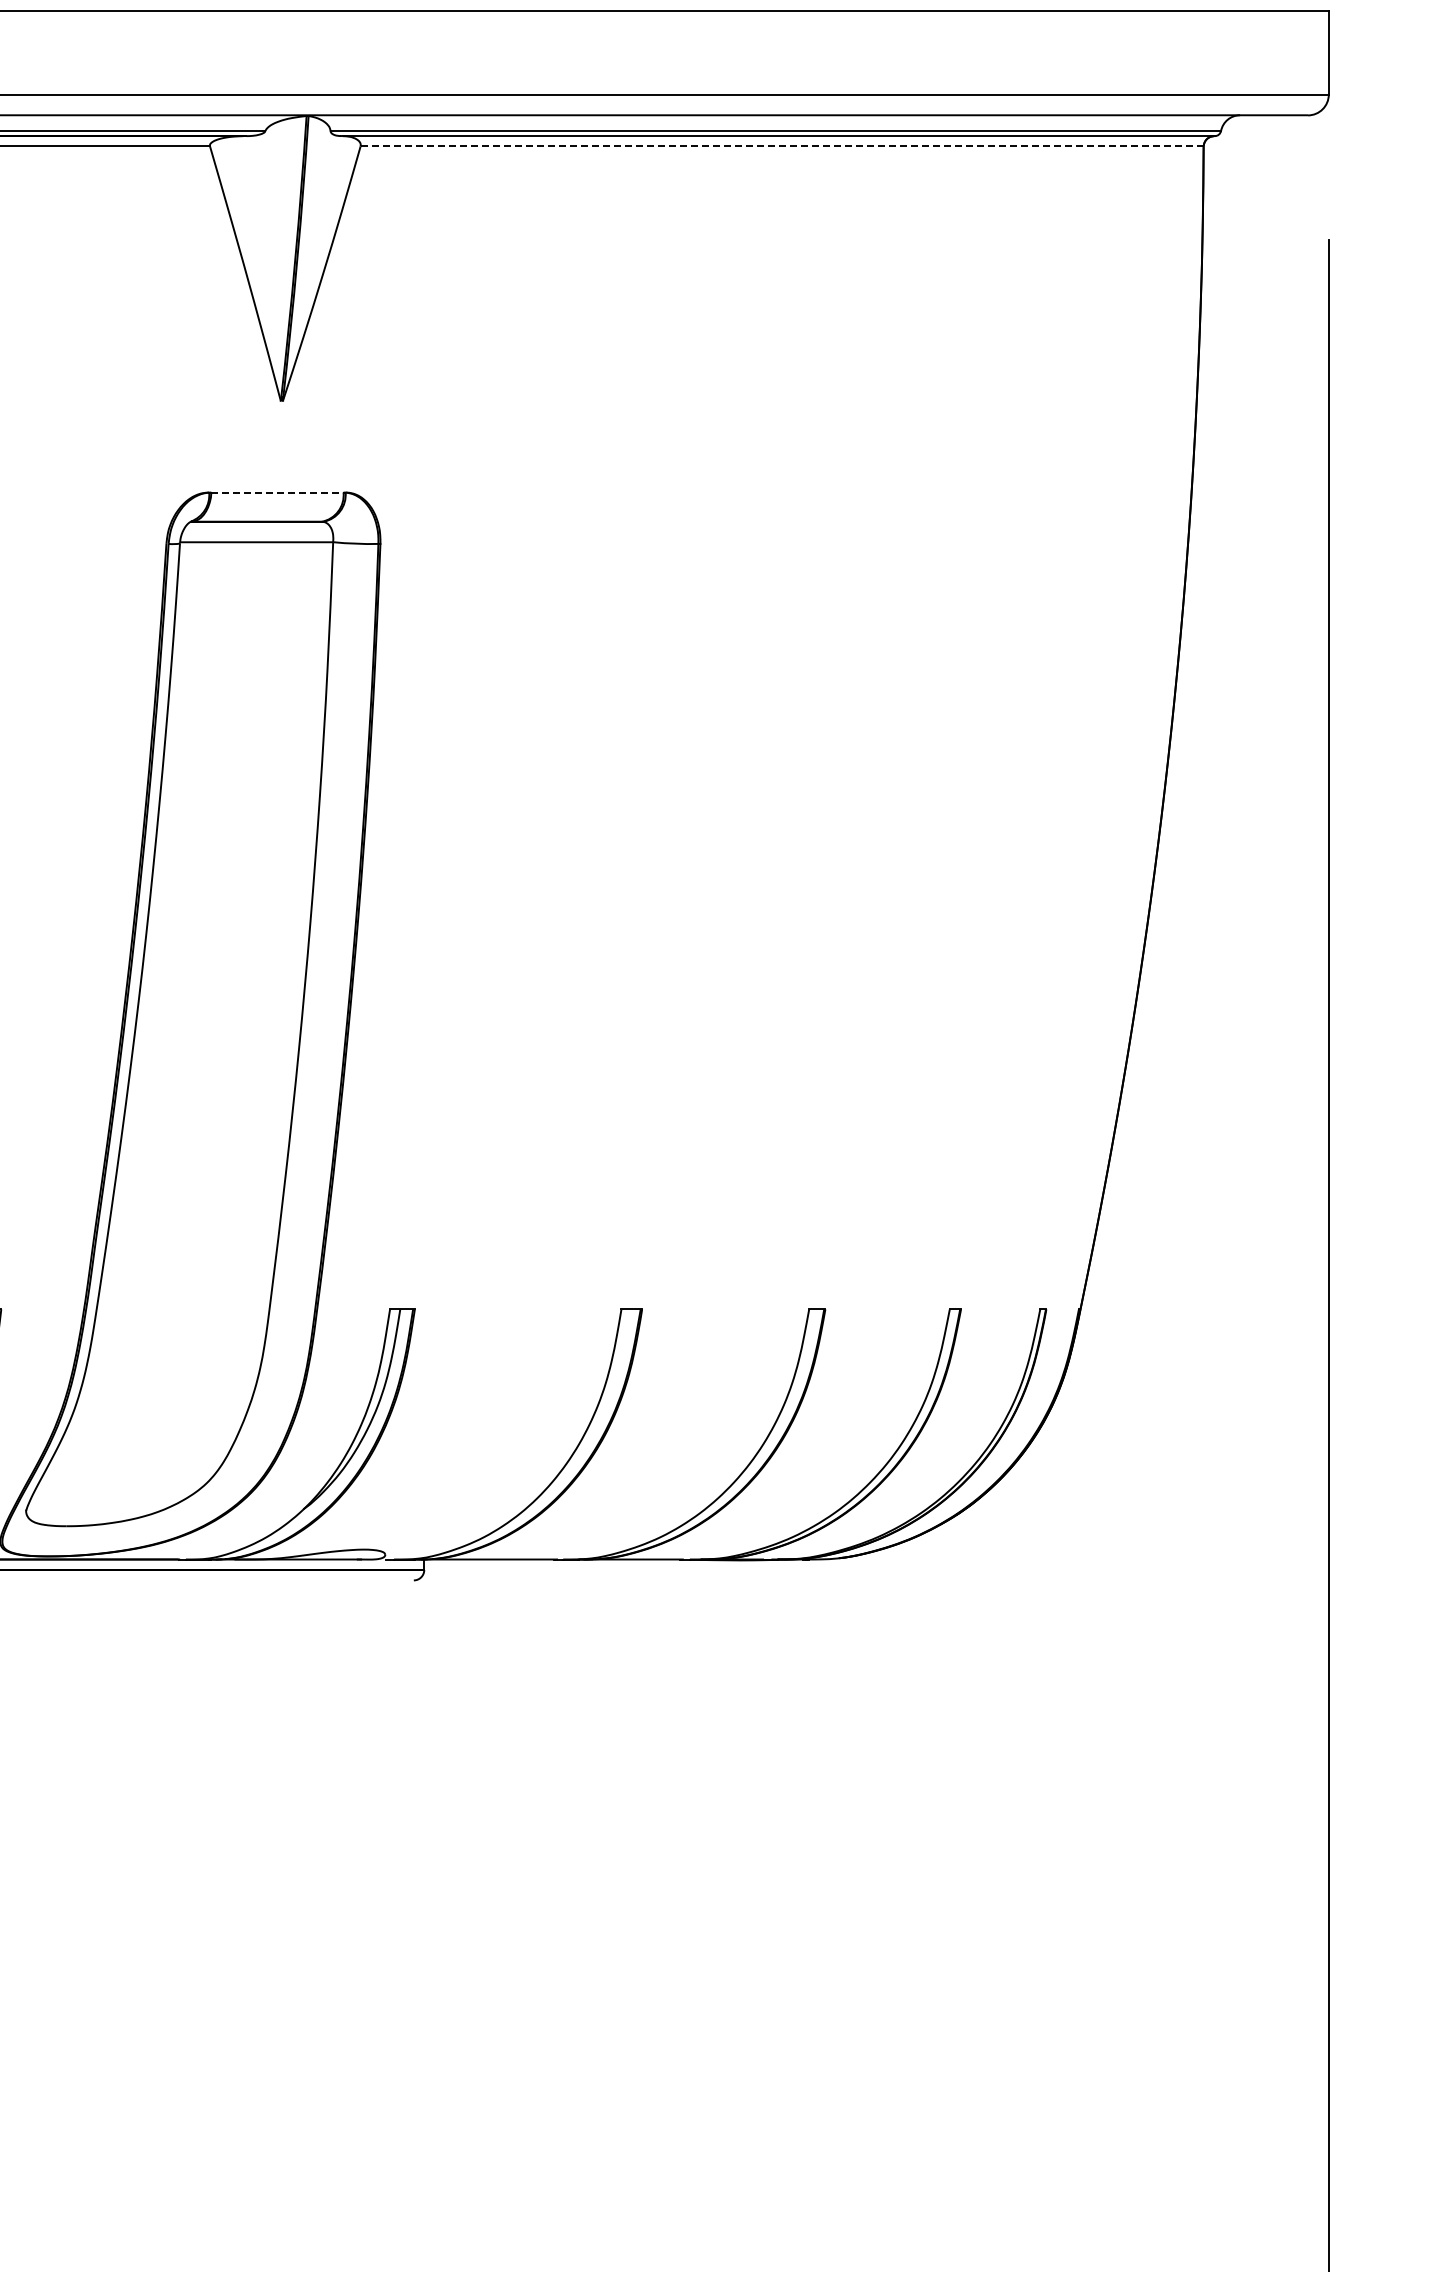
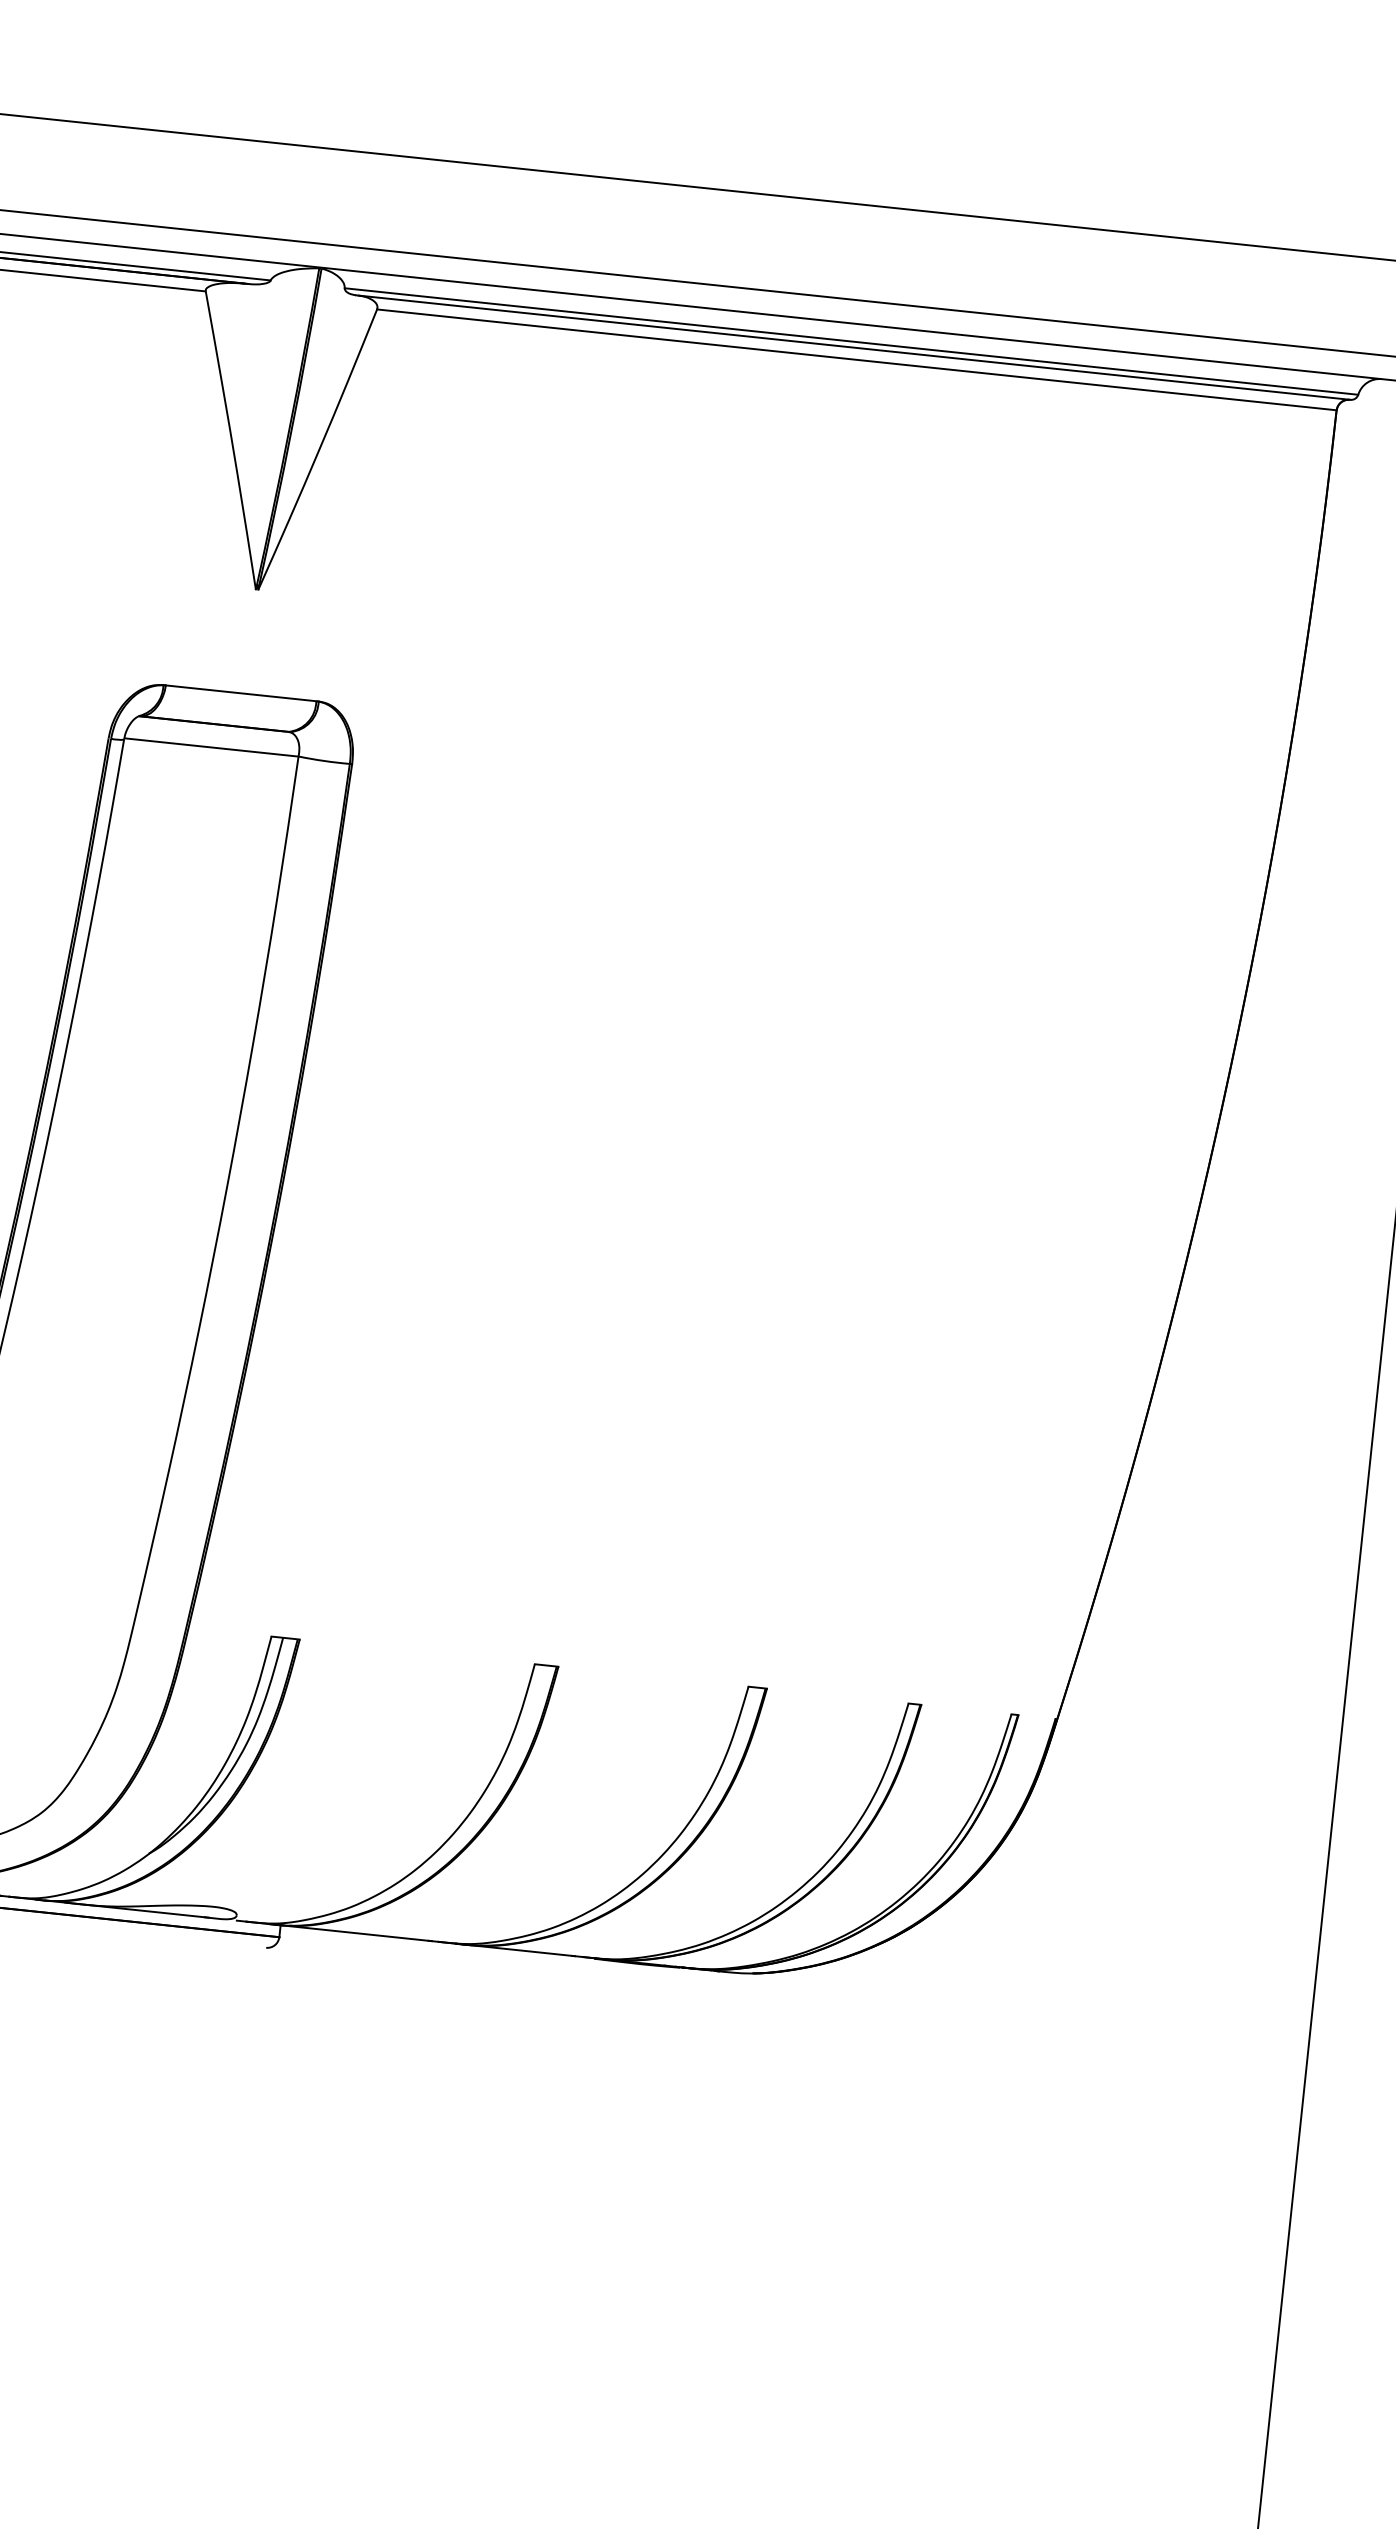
line: (782, 146) -> (857, 359), dashed -> solid
line: (278, 492) -> (242, 693), dashed -> solid

